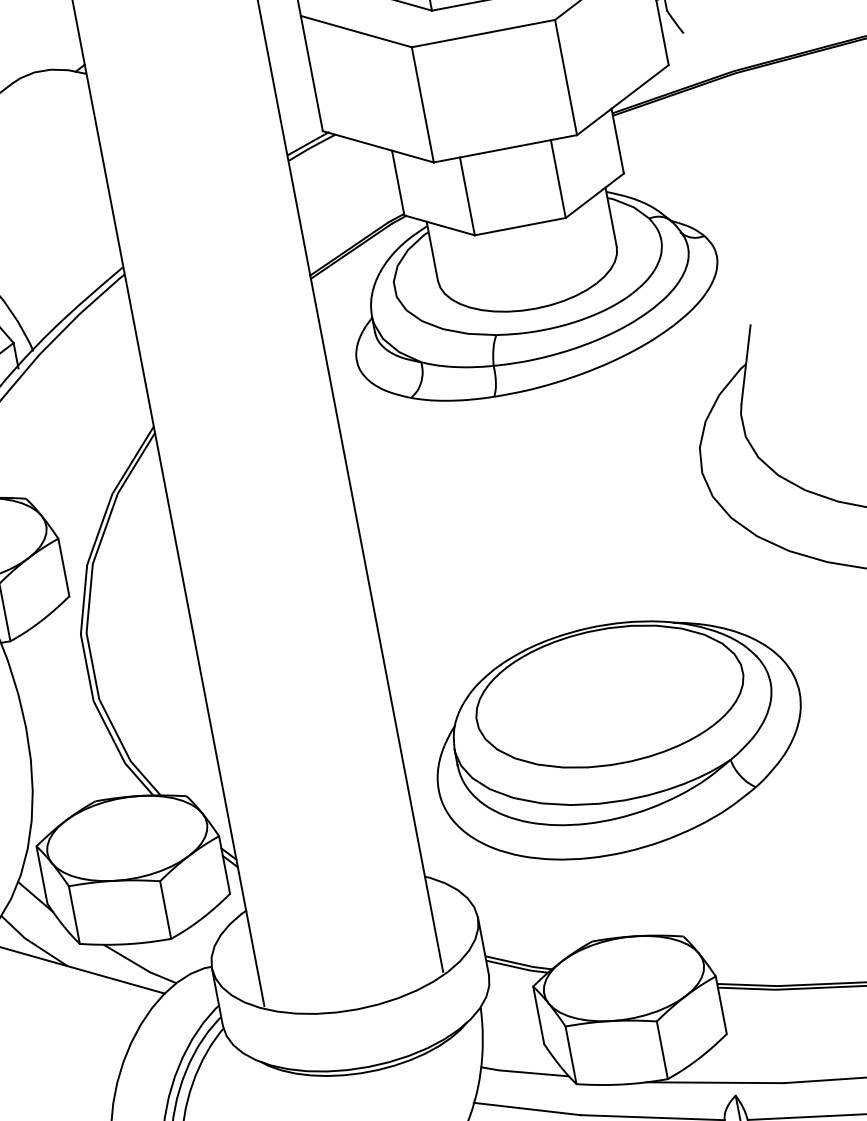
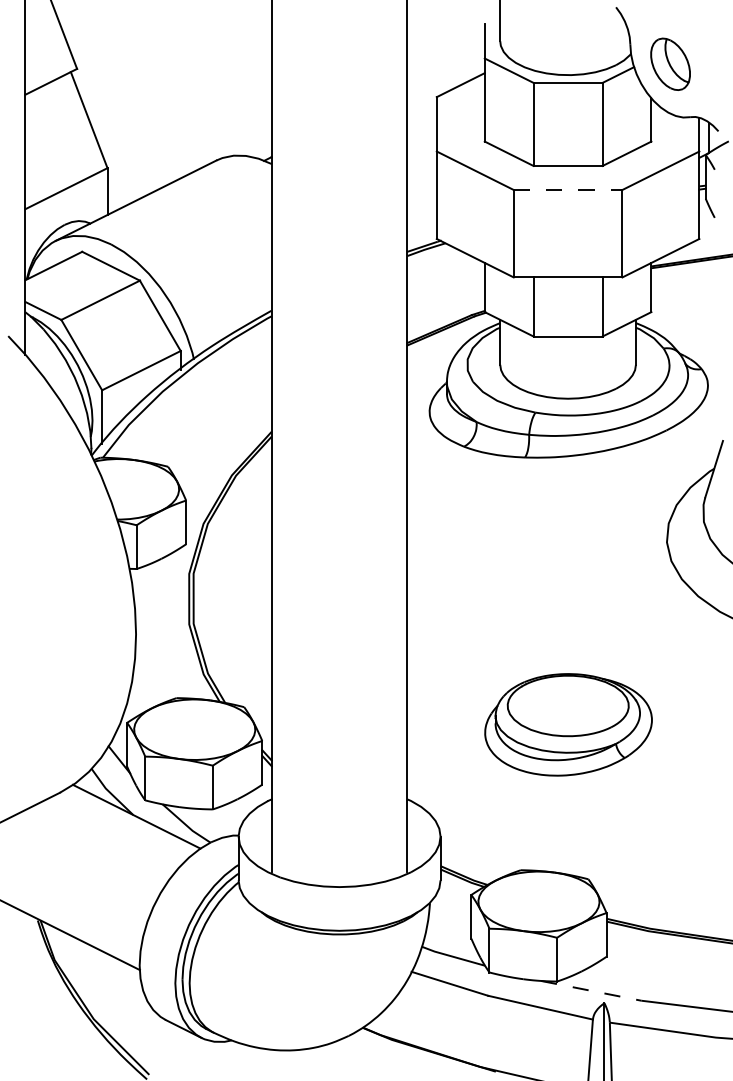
line: (483, 32) -> (568, 189), solid -> dashed
part: (618, 737) -> (568, 724), size x0.6
line: (715, 1082) -> (591, 990), solid -> dashed

